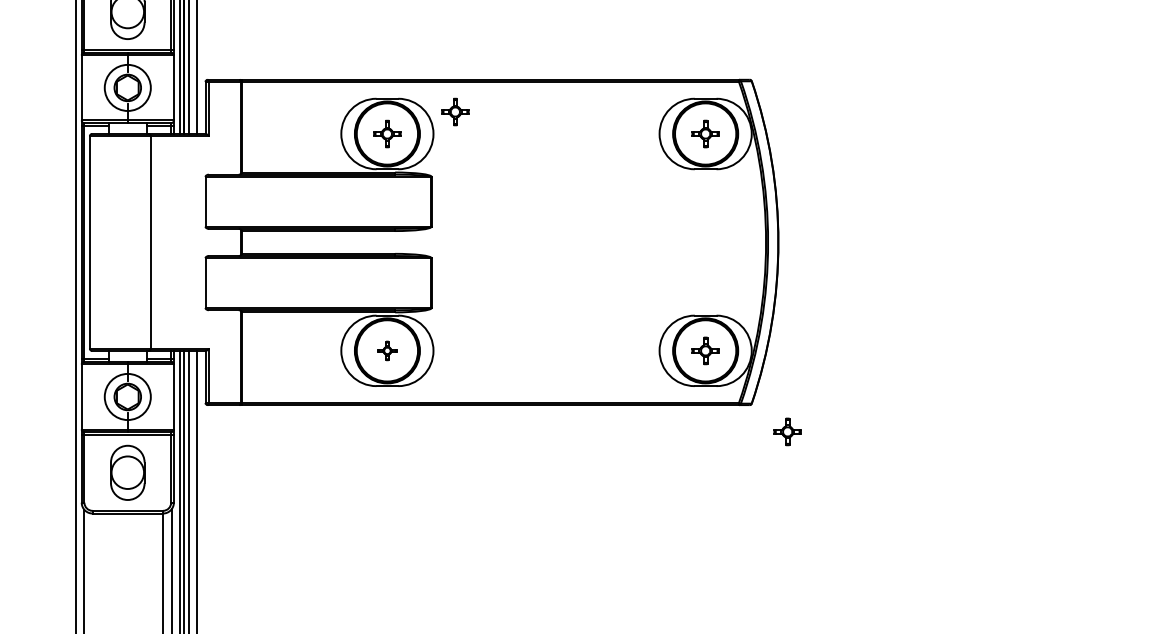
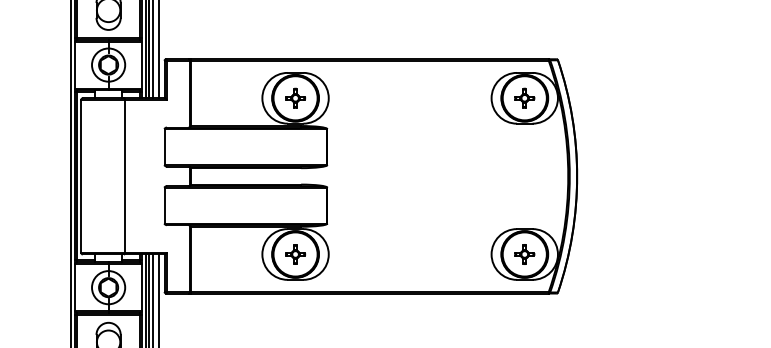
part: (455, 111) -> (344, 82), removed
part: (387, 350) -> (295, 254), size x1.43
part: (787, 431) -> (583, 312), removed

